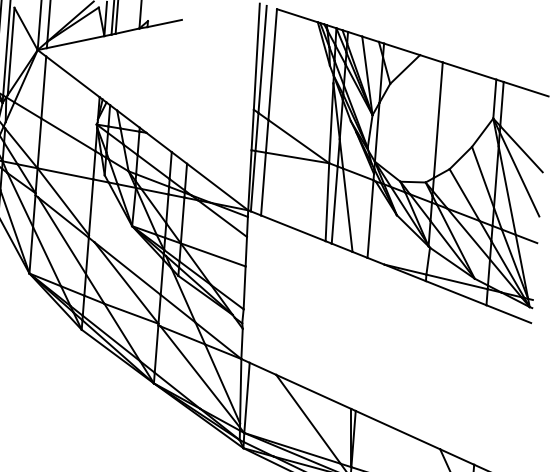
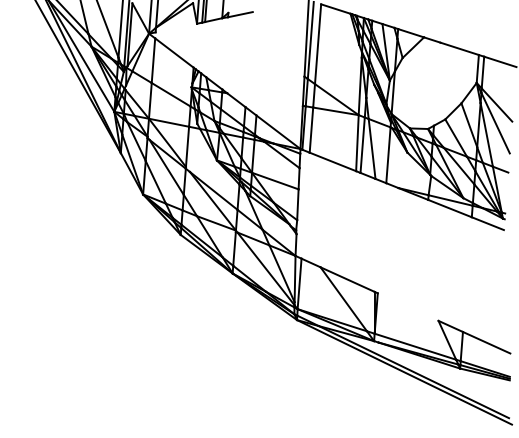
line: (75, 41) -> (176, 27), removed
line: (437, 119) -> (436, 83), removed
line: (397, 429) -> (407, 306), removed

